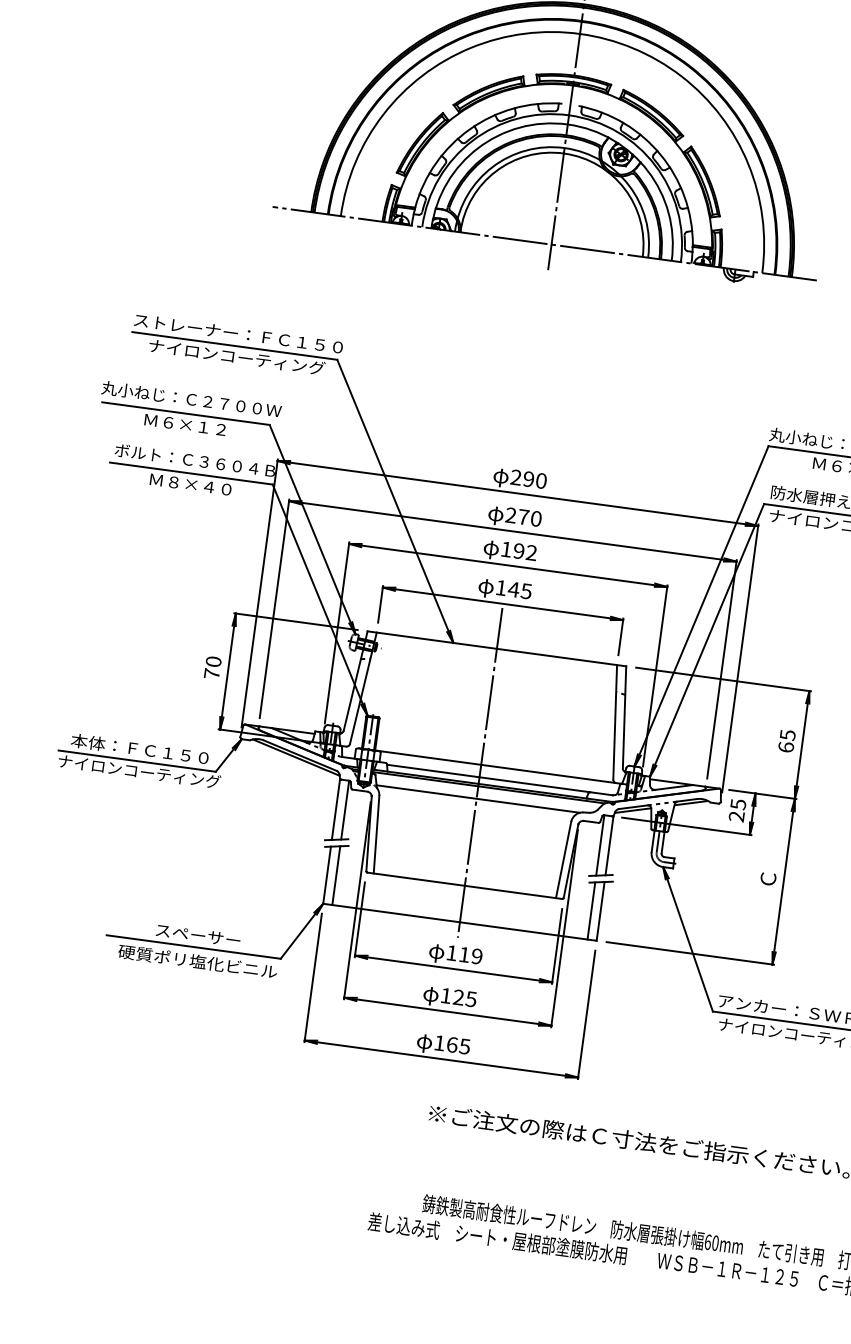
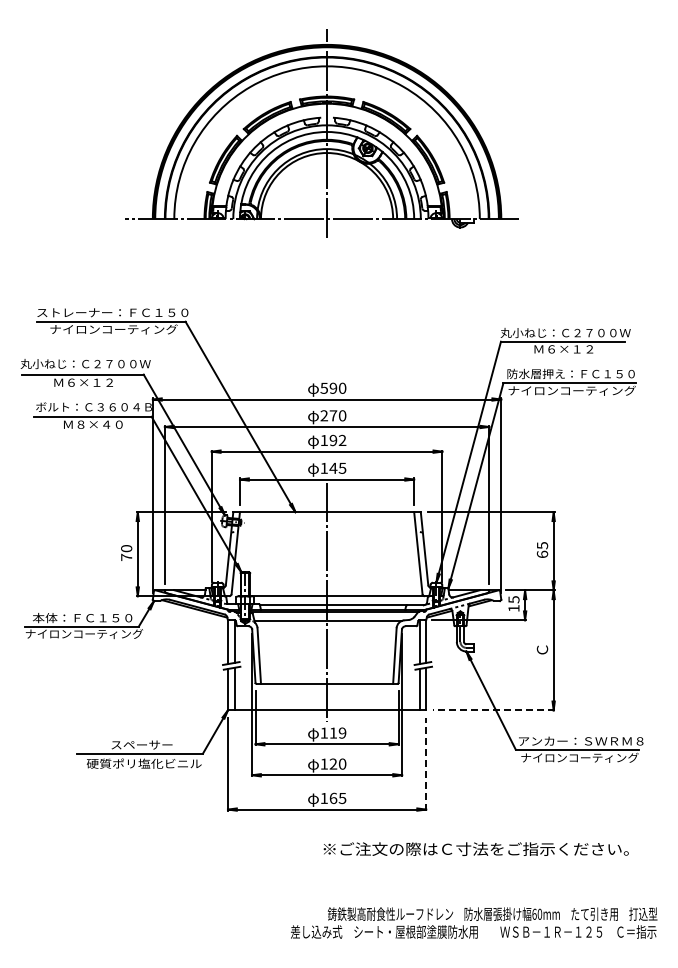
text: (515, 476) -> (323, 387), 290 -> 590
text: (736, 816) -> (513, 608), 25 -> 15
line: (690, 953) -> (494, 710), solid -> dashed
text: (471, 998) -> (342, 763), 125 -> 120
line: (586, 1015) -> (426, 764), solid -> dashed

